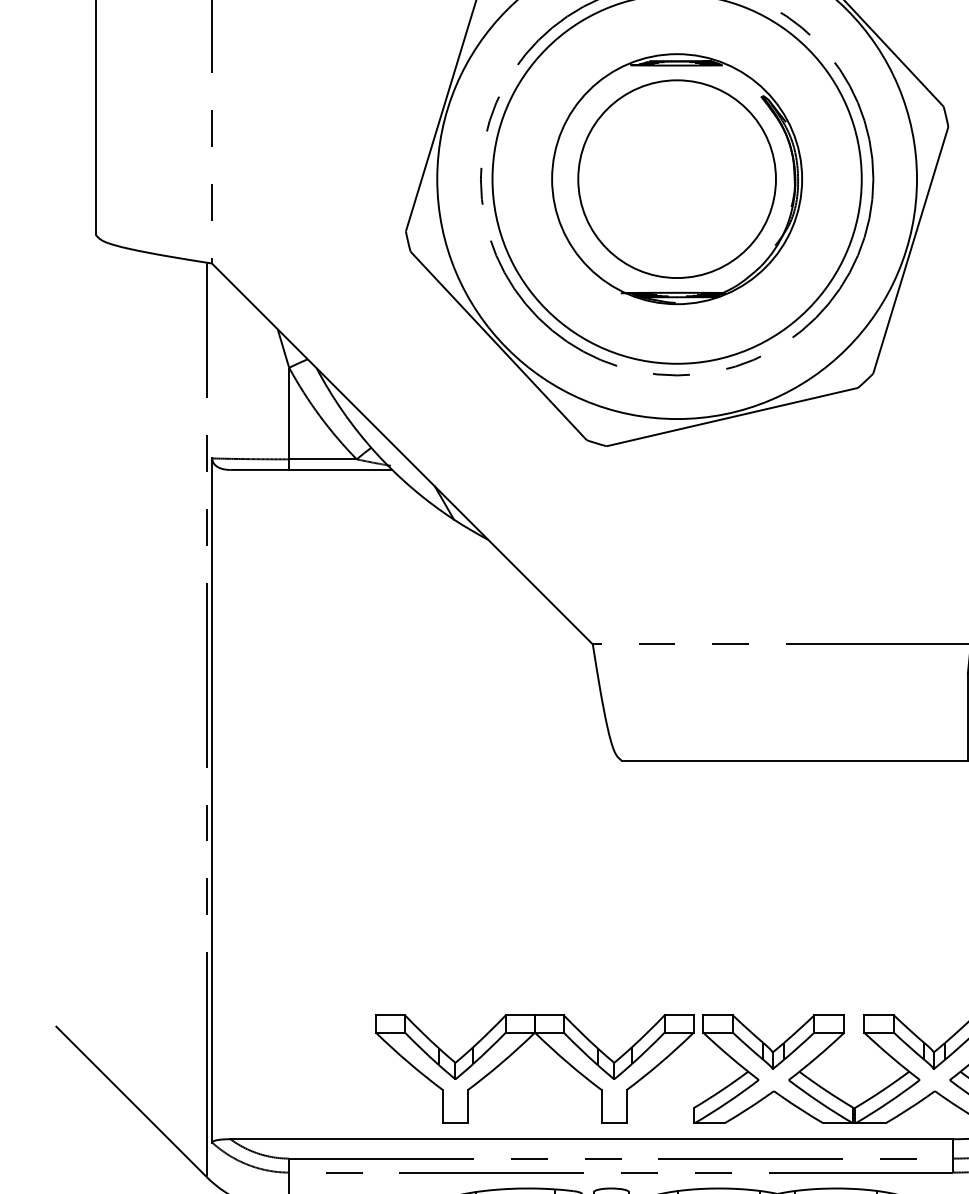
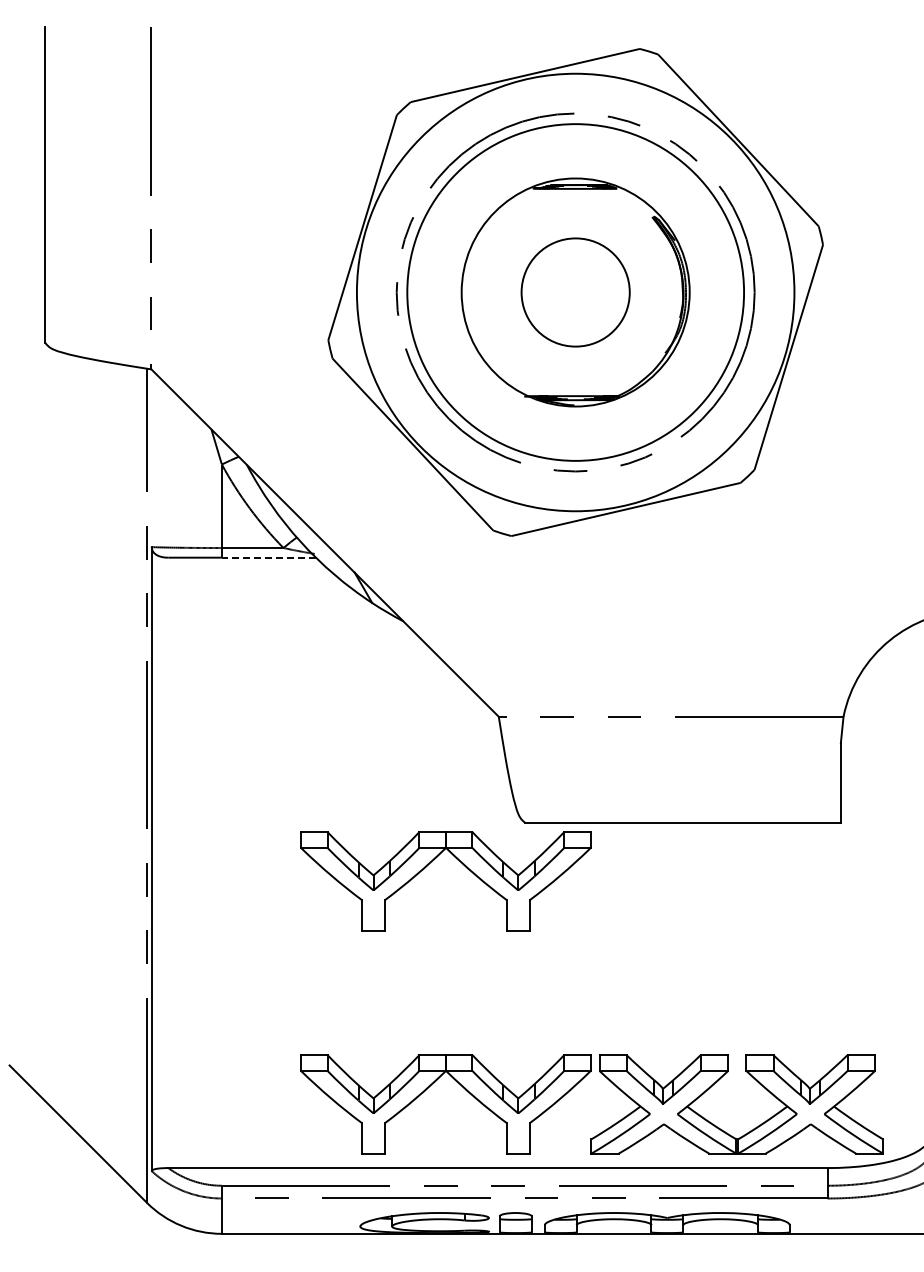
circle: (676, 179) -> (575, 292), size x0.6
line: (340, 469) -> (268, 557), solid -> dashed
part: (516, 806) -> (429, 864), added

